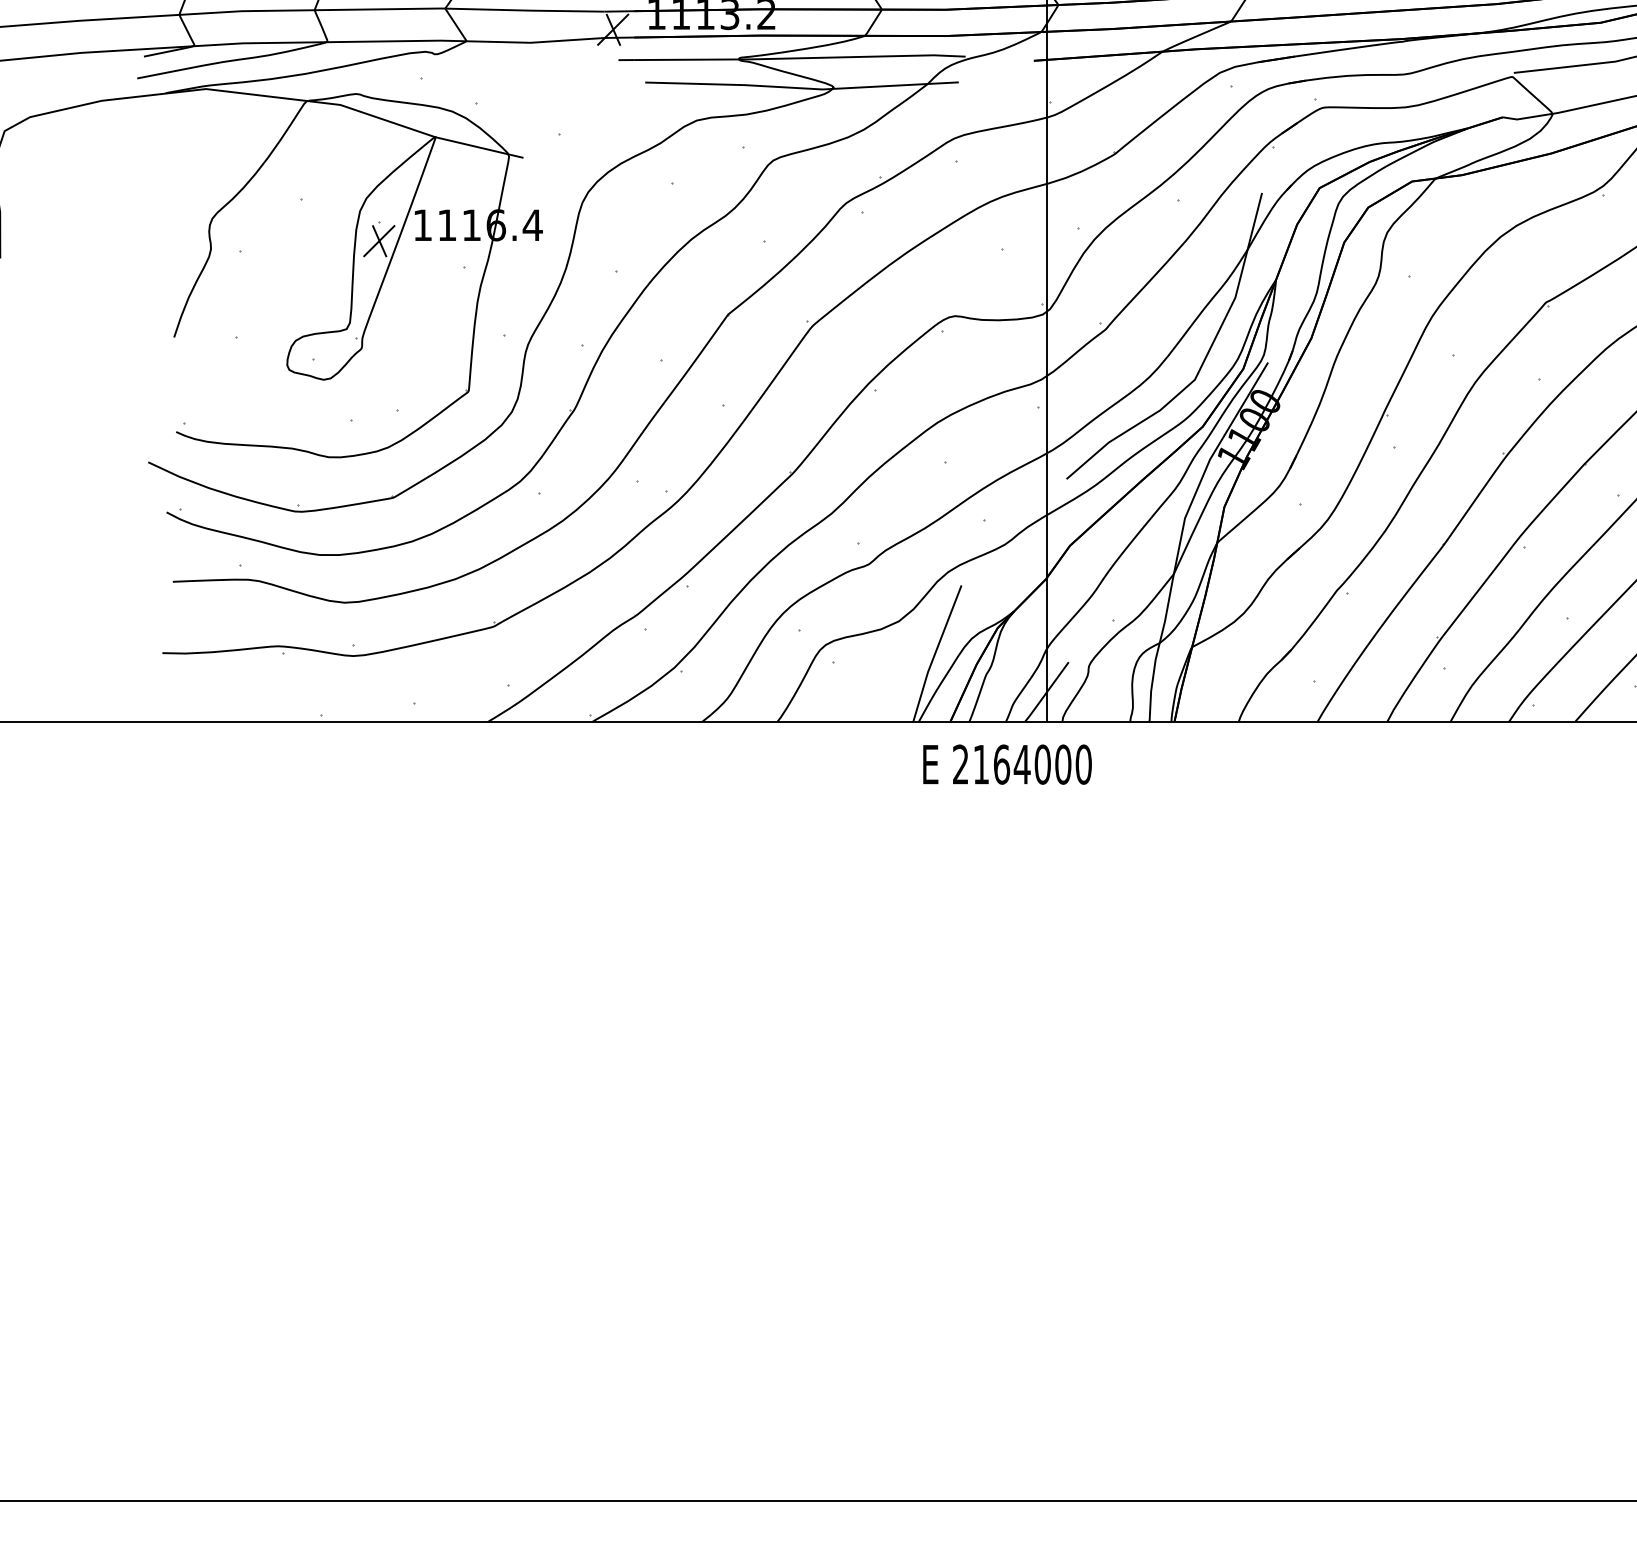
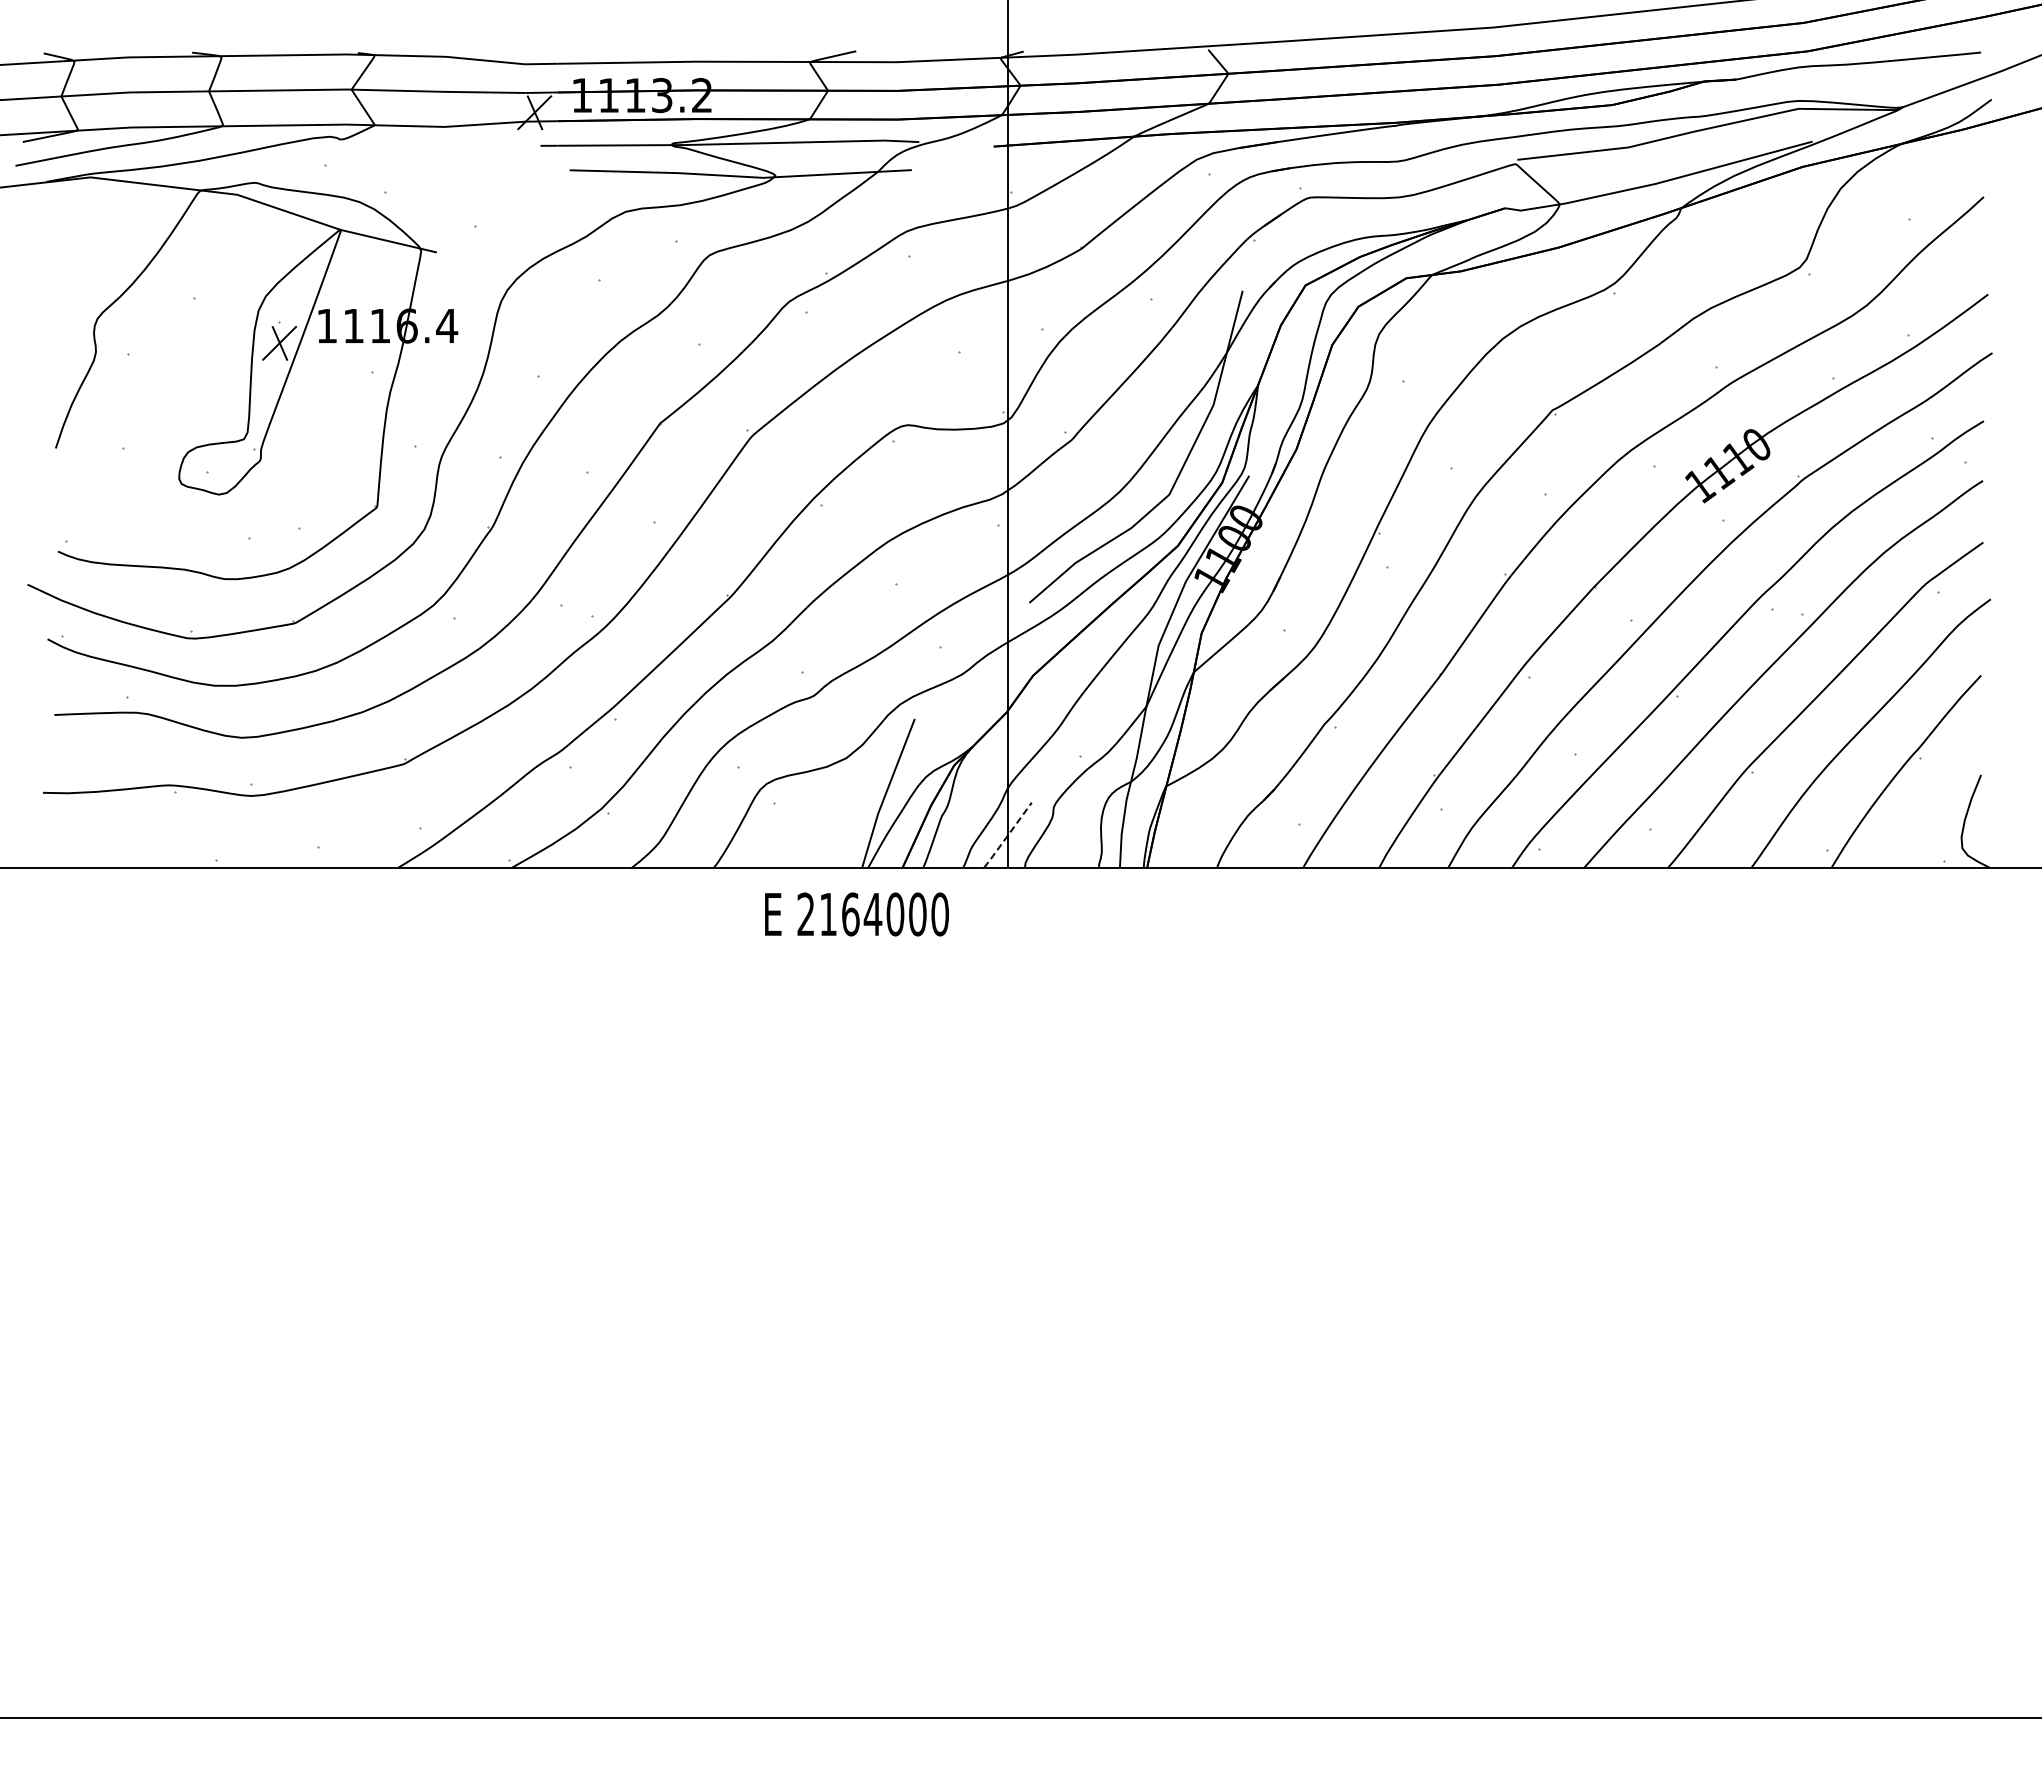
line: (1046, 692) -> (1007, 835), solid -> dashed
text: (1007, 764) -> (856, 914), moved

